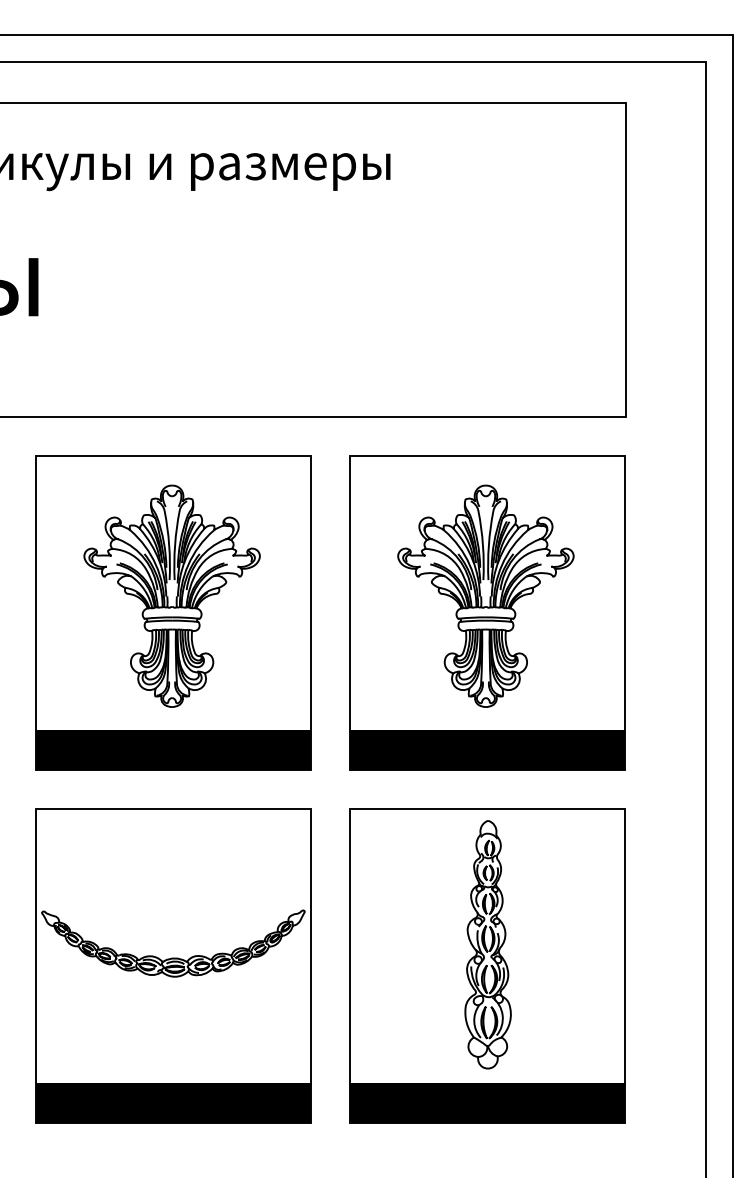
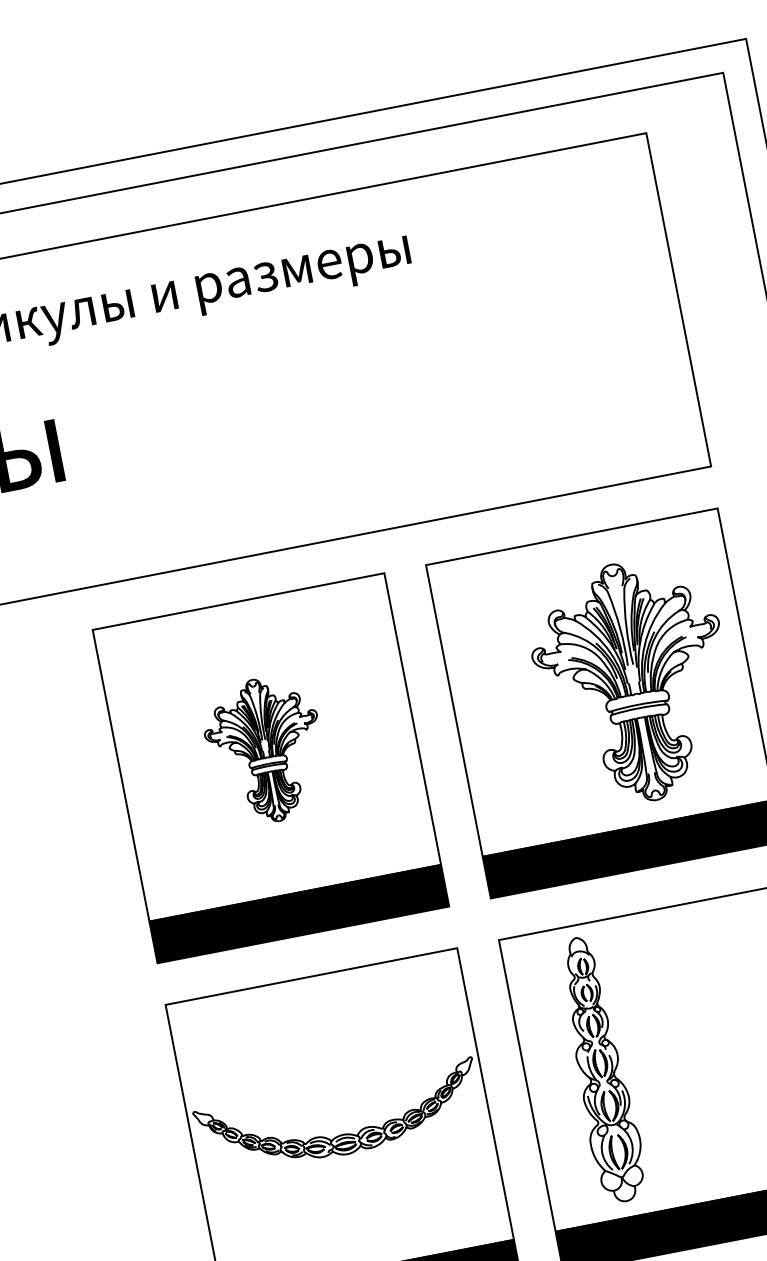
part: (171, 595) -> (265, 749), size x0.6
part: (485, 595) -> (633, 681), moved
part: (487, 944) -> (600, 1069), moved

